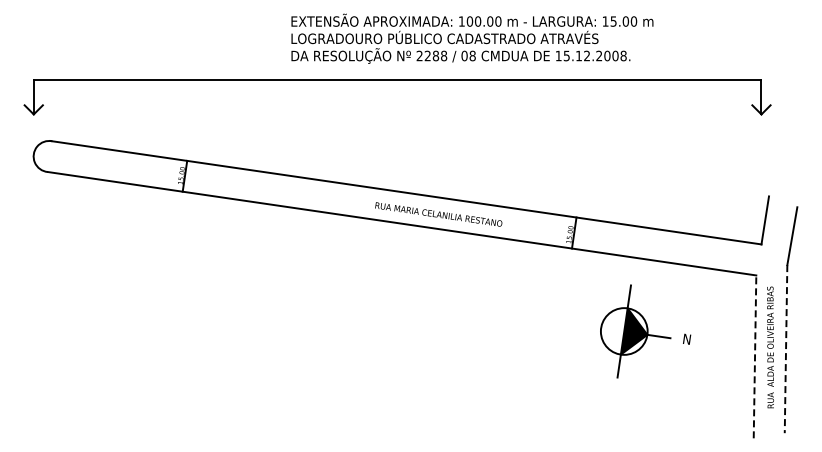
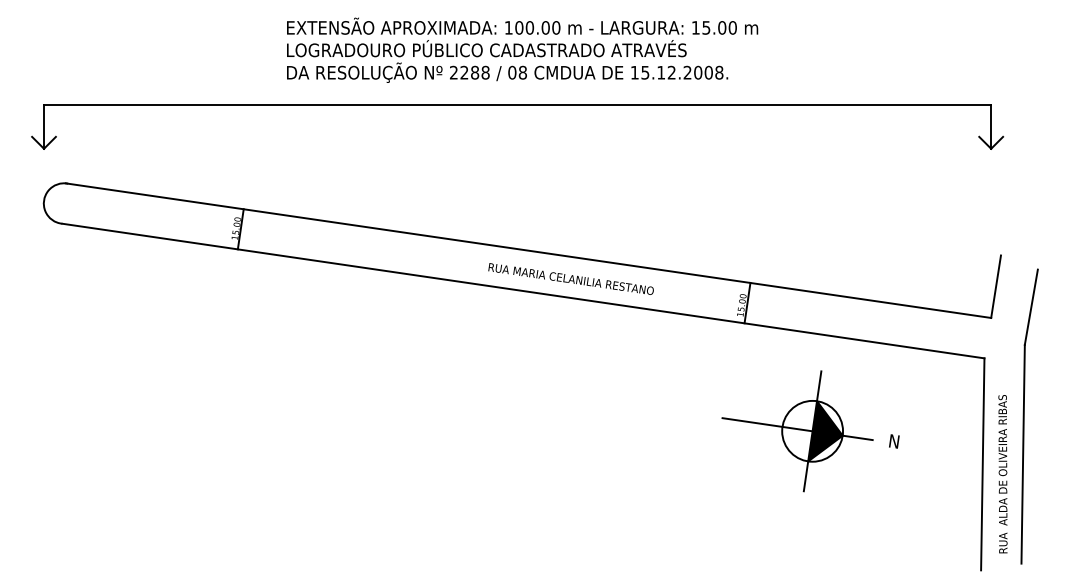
text: (472, 38) -> (522, 49), moved
line: (589, 326) -> (767, 424), added
text: (770, 347) -> (1002, 474), moved
line: (786, 349) -> (1023, 454), dashed -> solid
line: (755, 356) -> (983, 463), dashed -> solid

